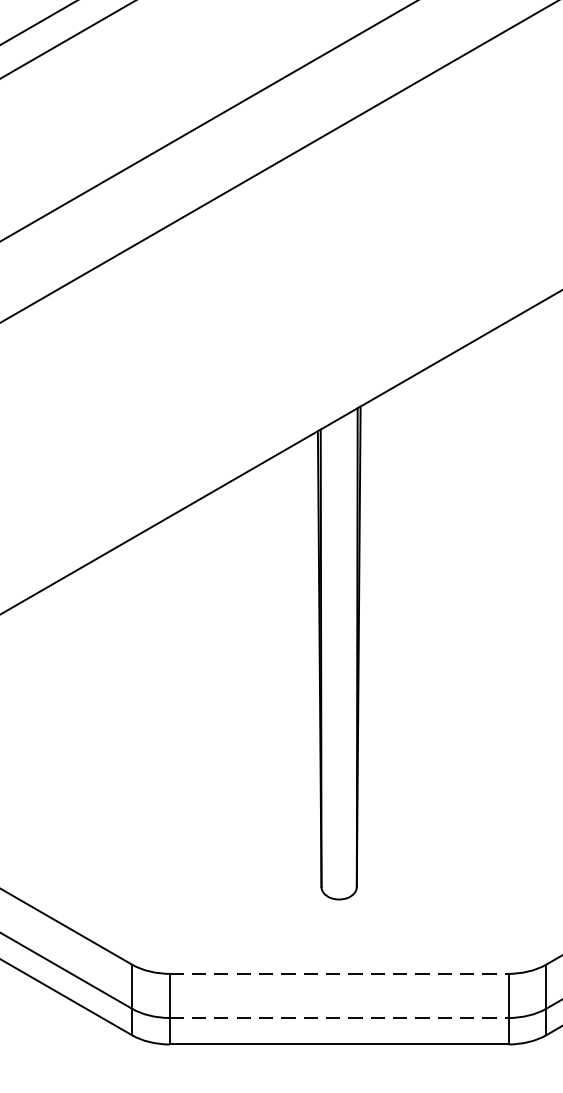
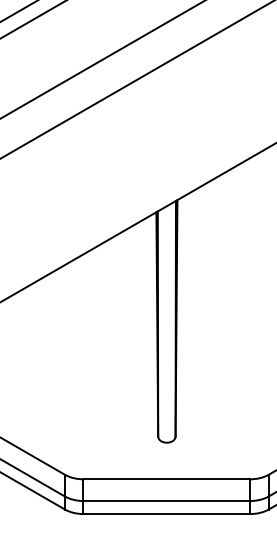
line: (340, 974) -> (167, 479), dashed -> solid
line: (340, 1018) -> (167, 501), dashed -> solid

